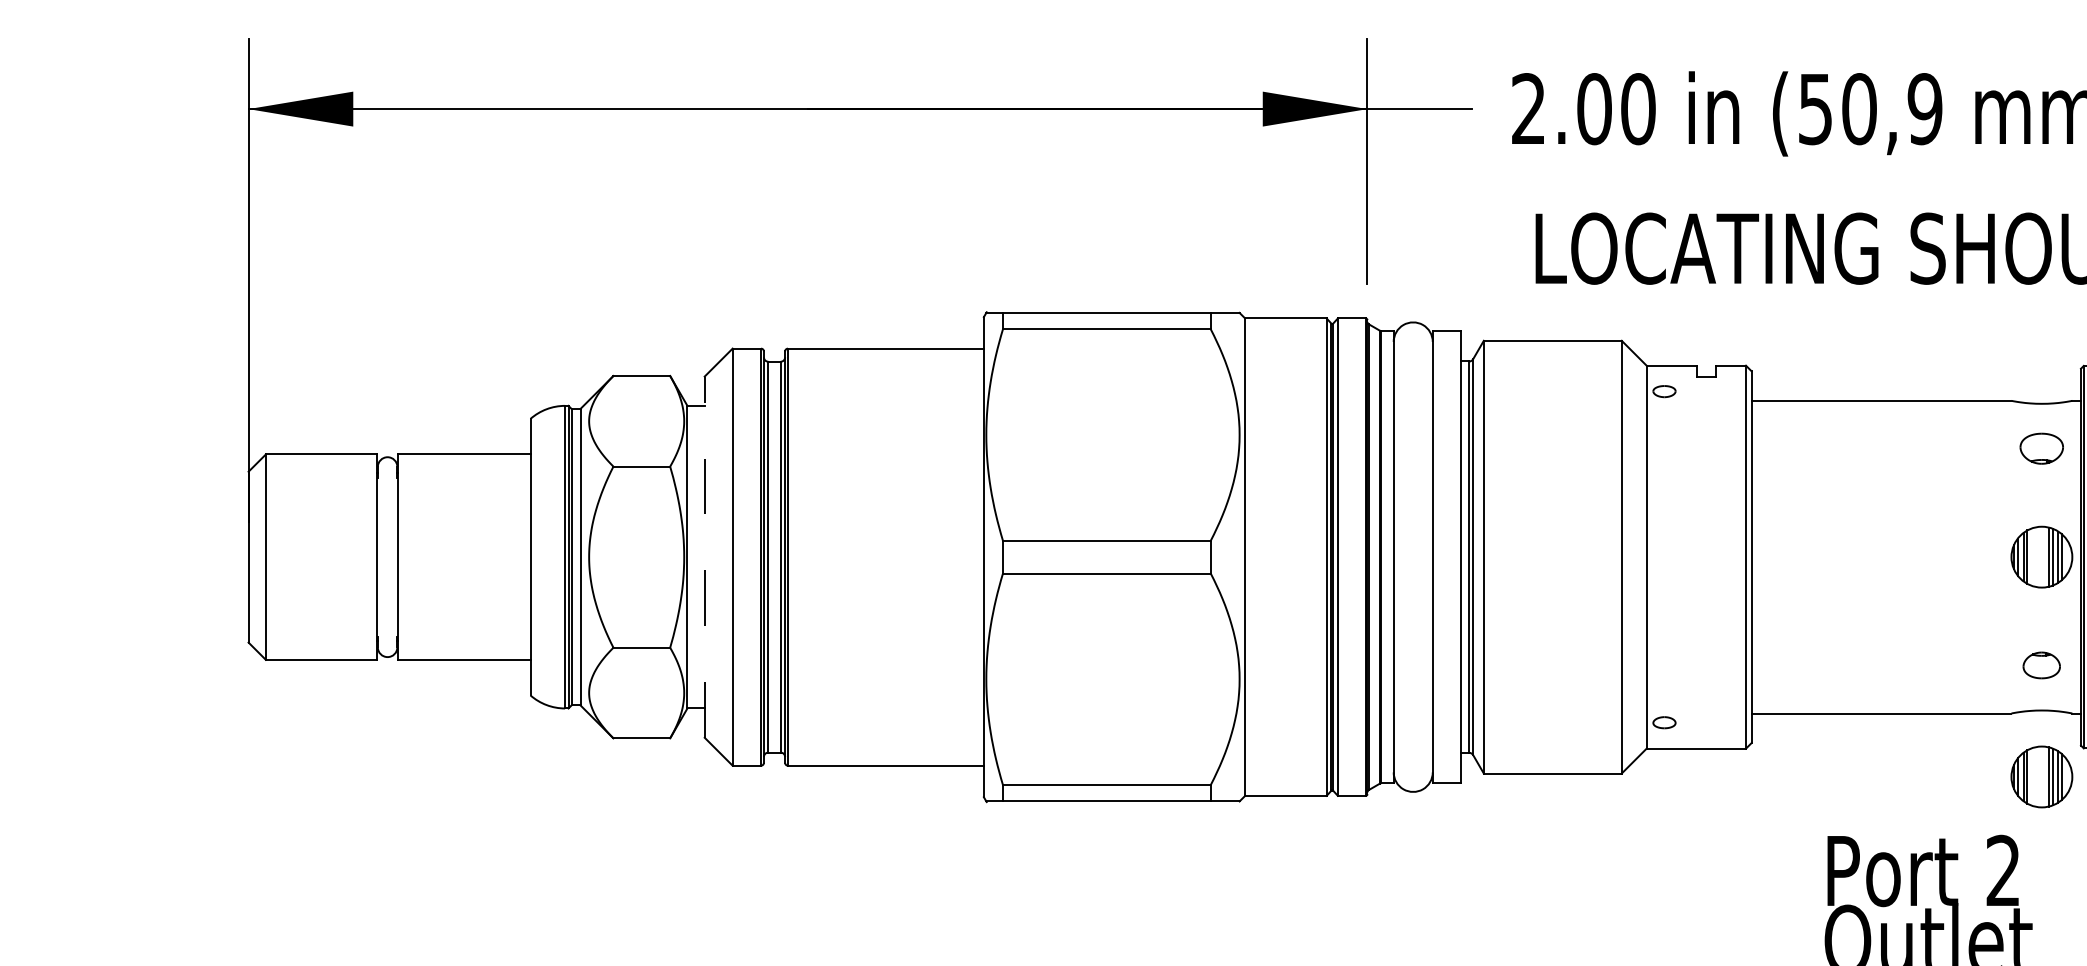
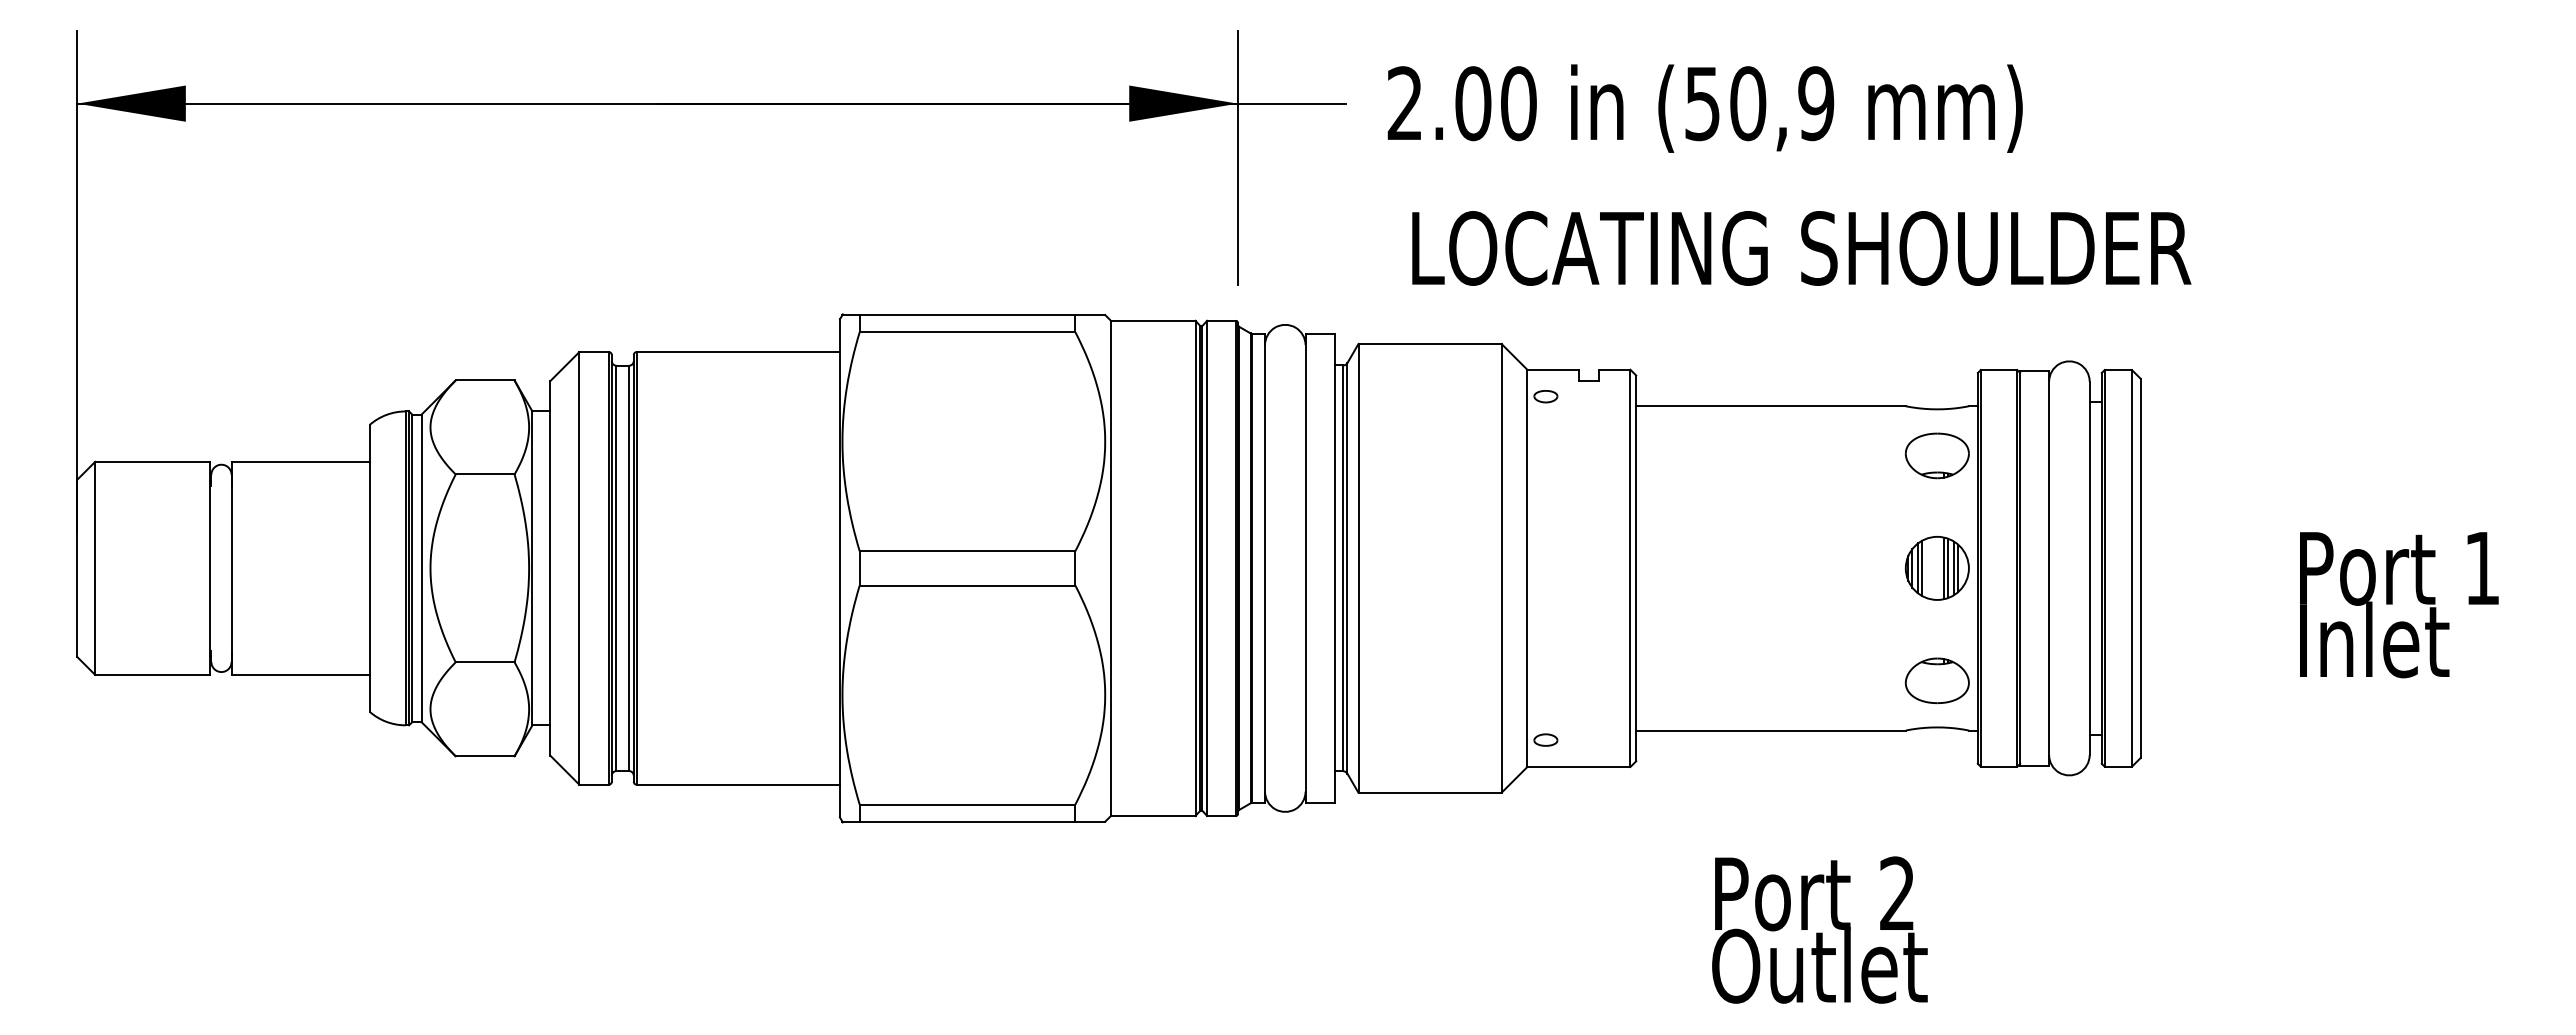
part: (2041, 448) -> (1936, 455), size x1.43
line: (704, 556) -> (550, 567), dashed -> solid
part: (2041, 665) -> (1936, 680), size x1.67
part: (2041, 777) -> (1936, 796), removed

